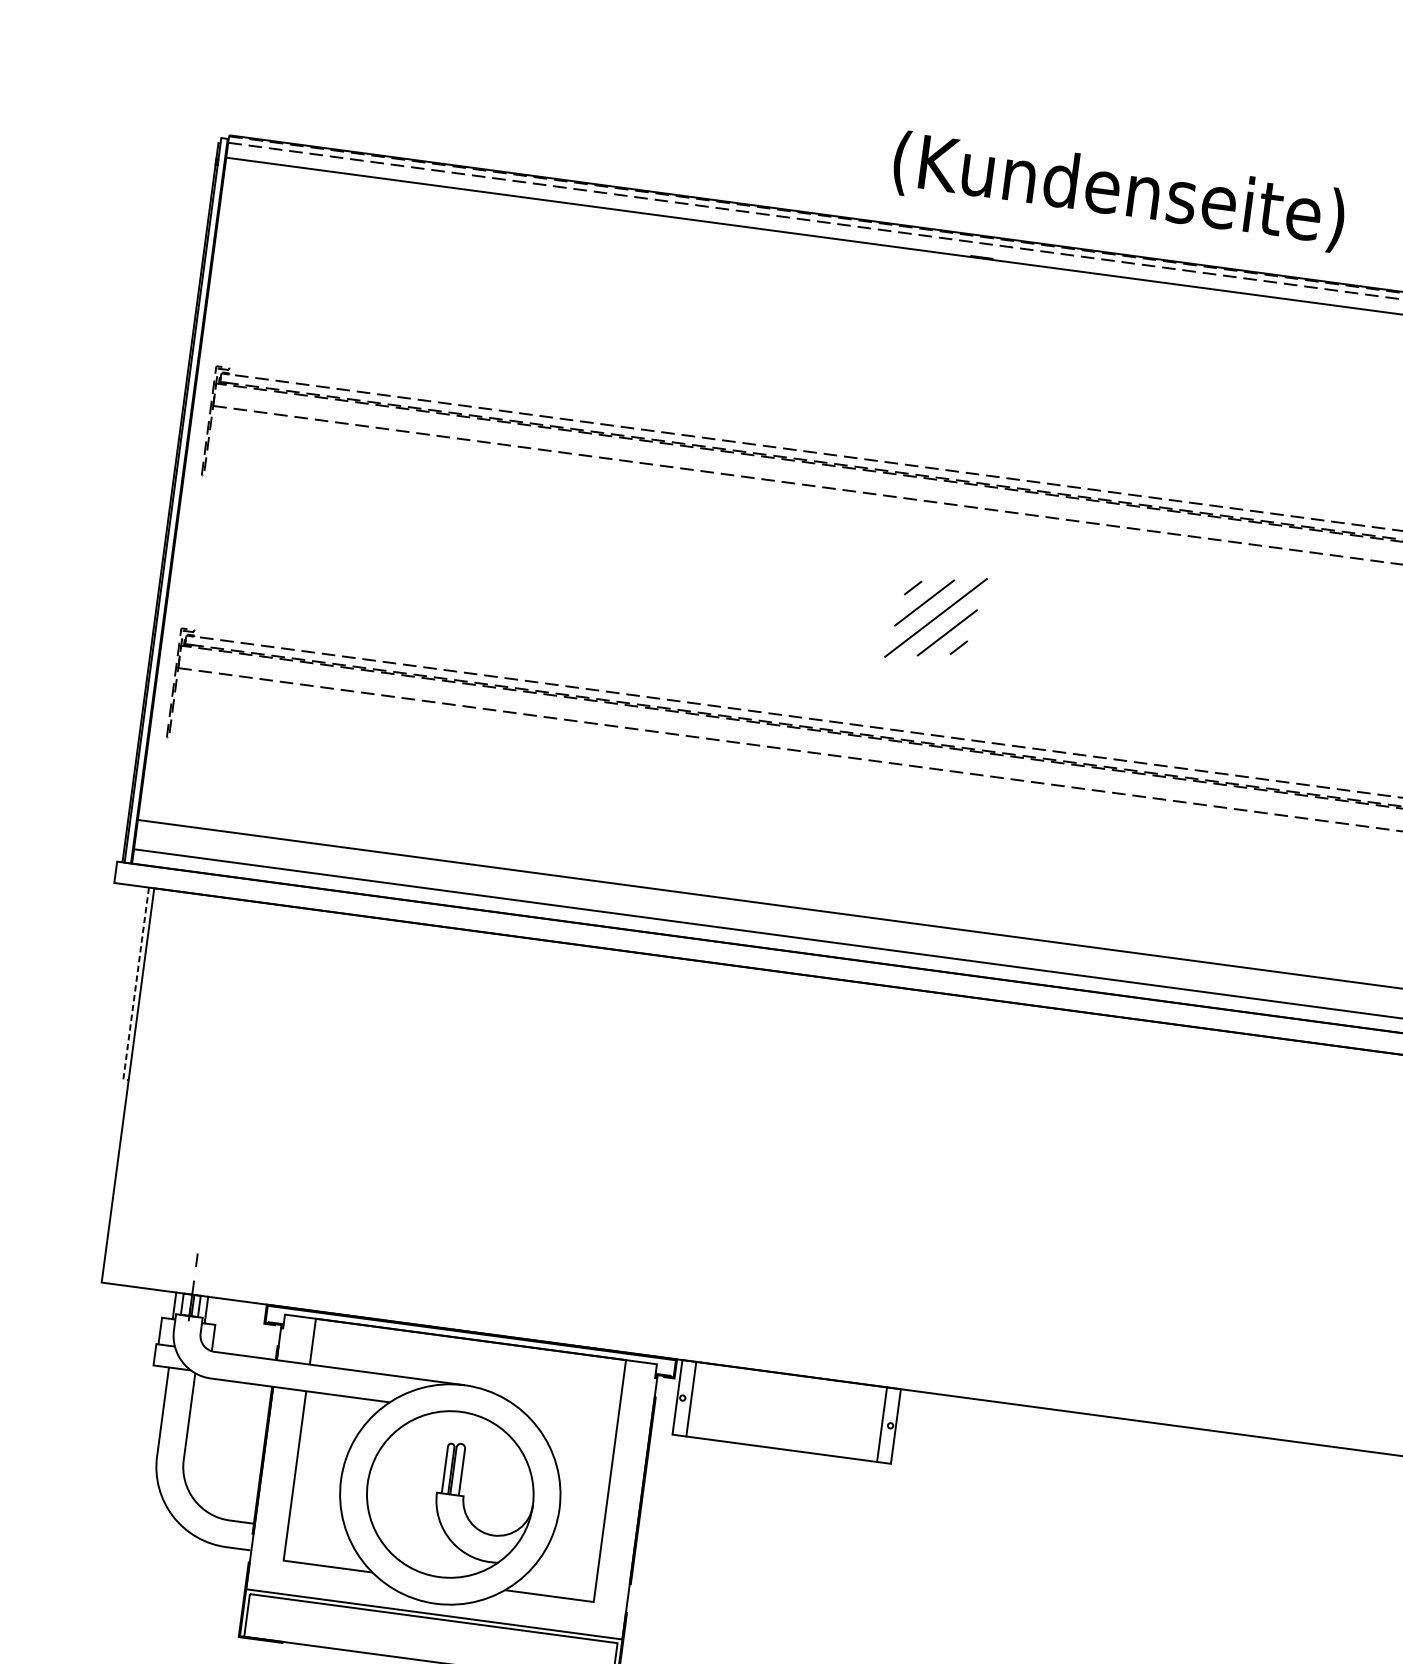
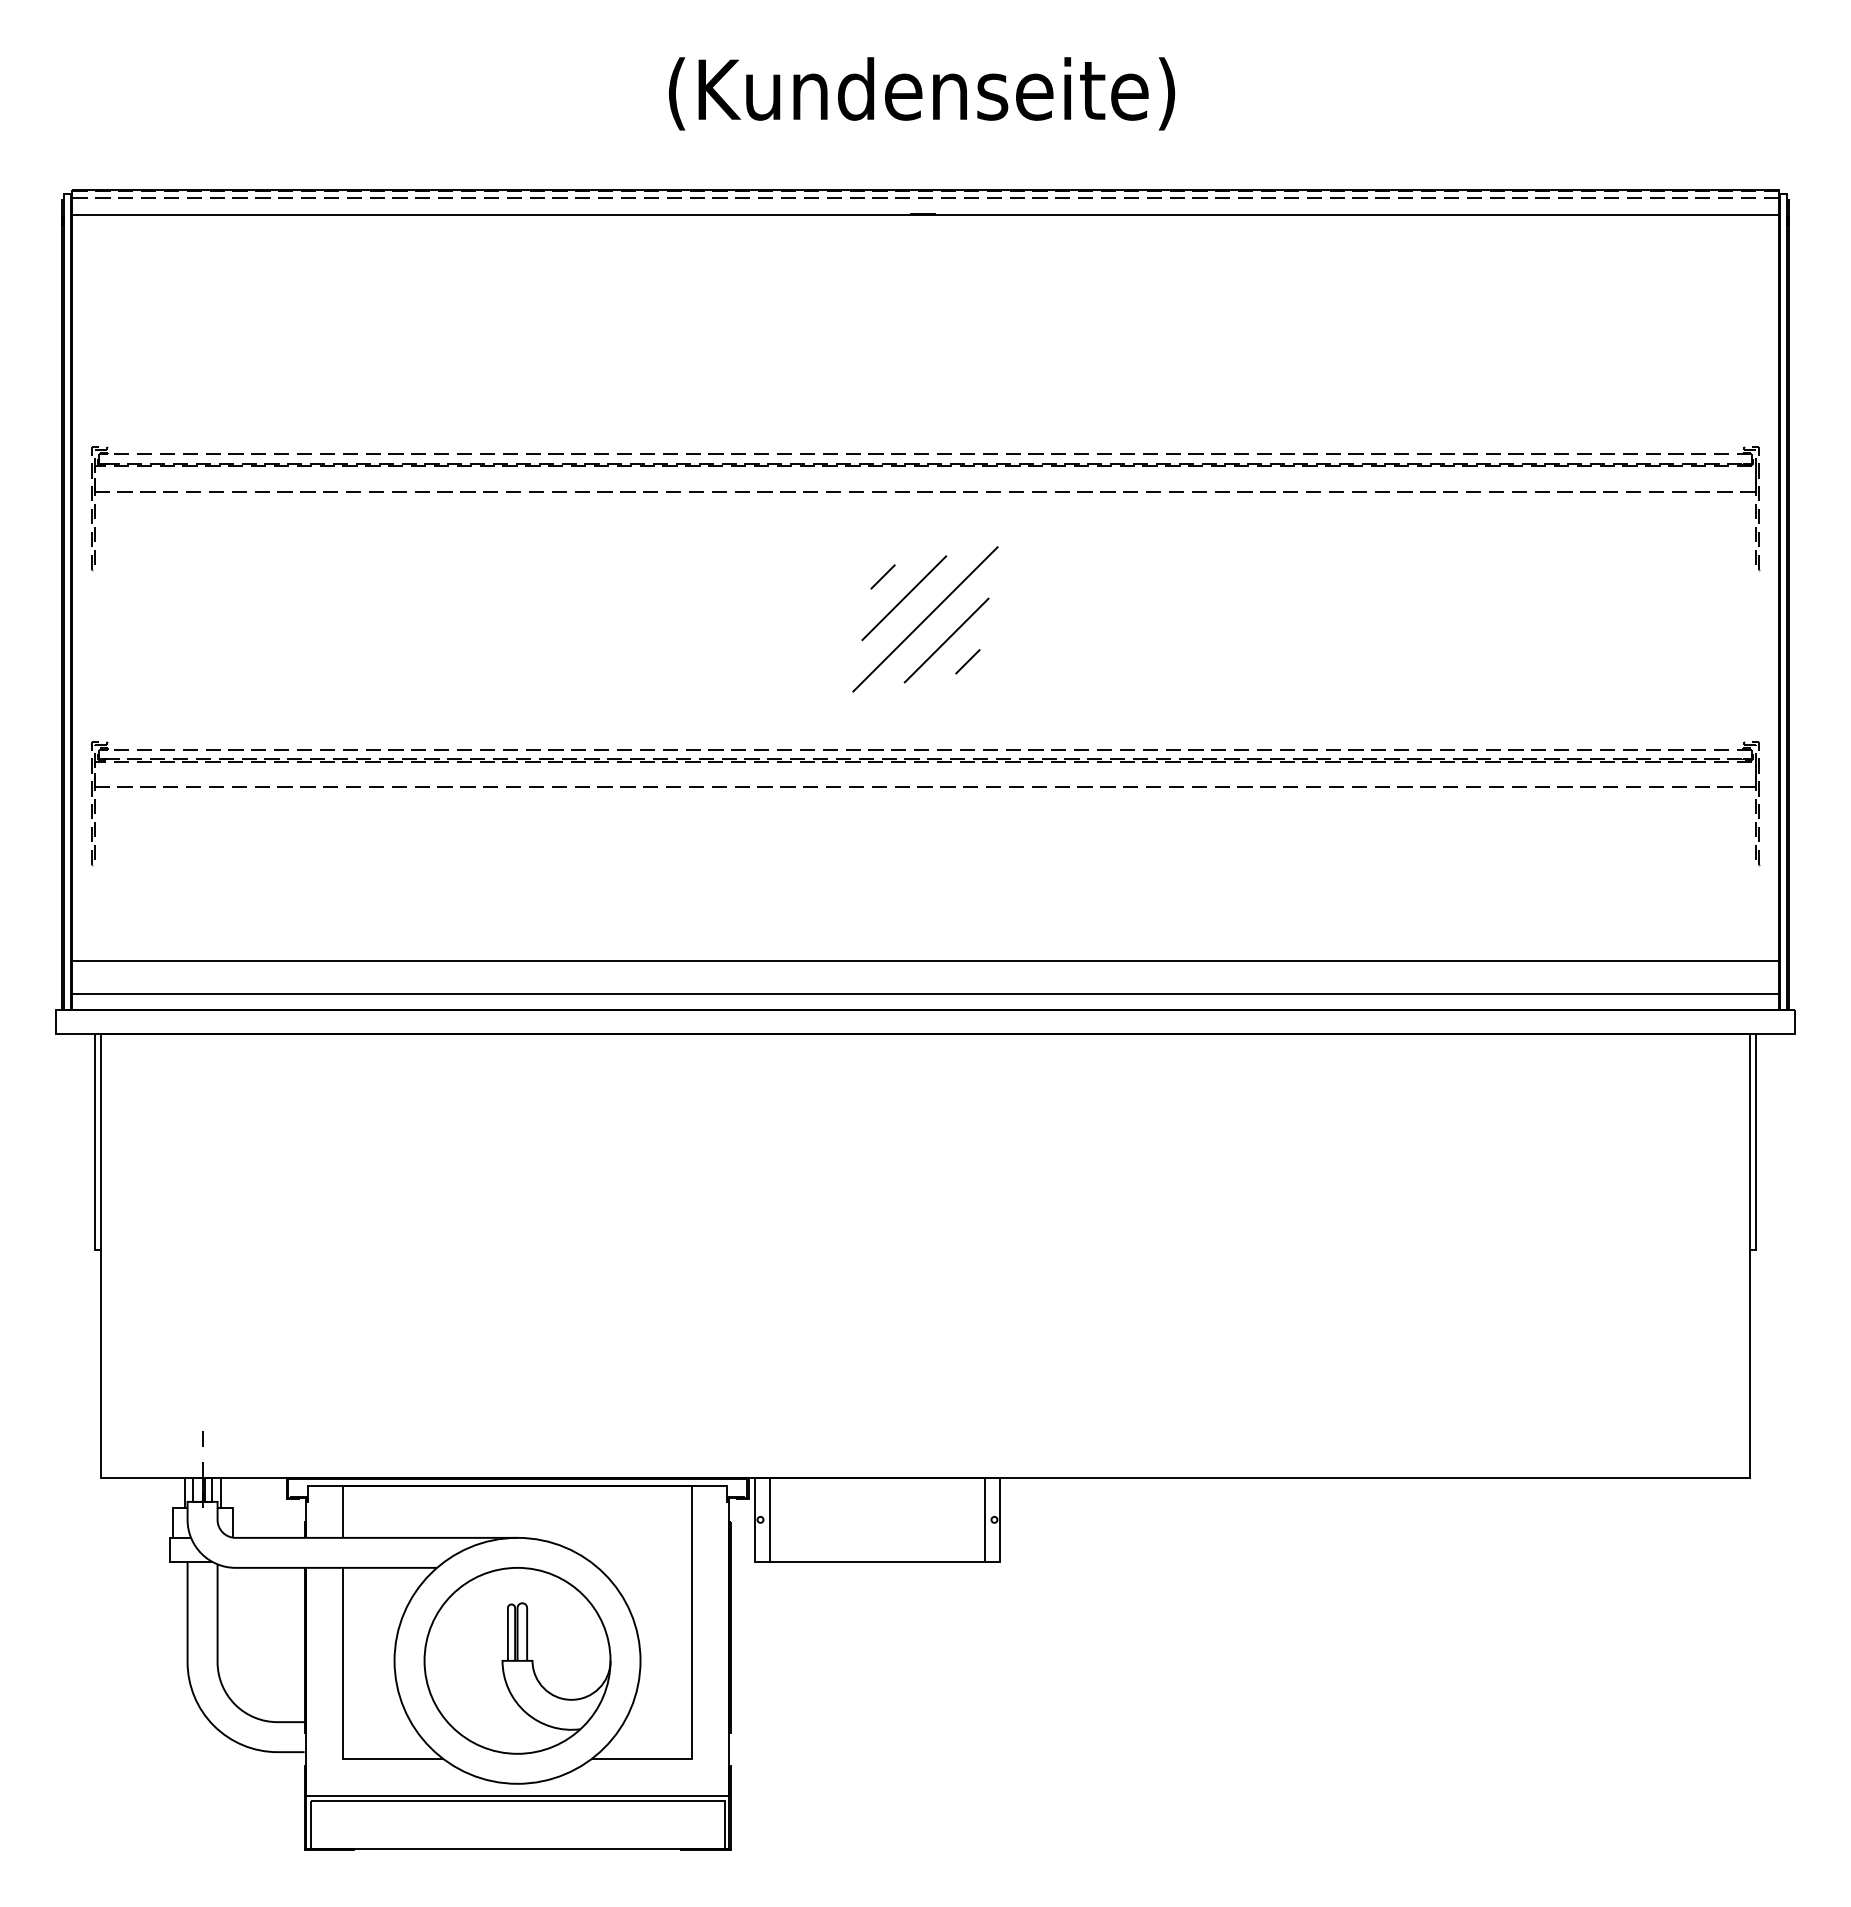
text: (1119, 191) -> (922, 93), moved
part: (936, 617) -> (925, 619), size x1.43
line: (135, 986) -> (94, 1145), dashed -> solid

